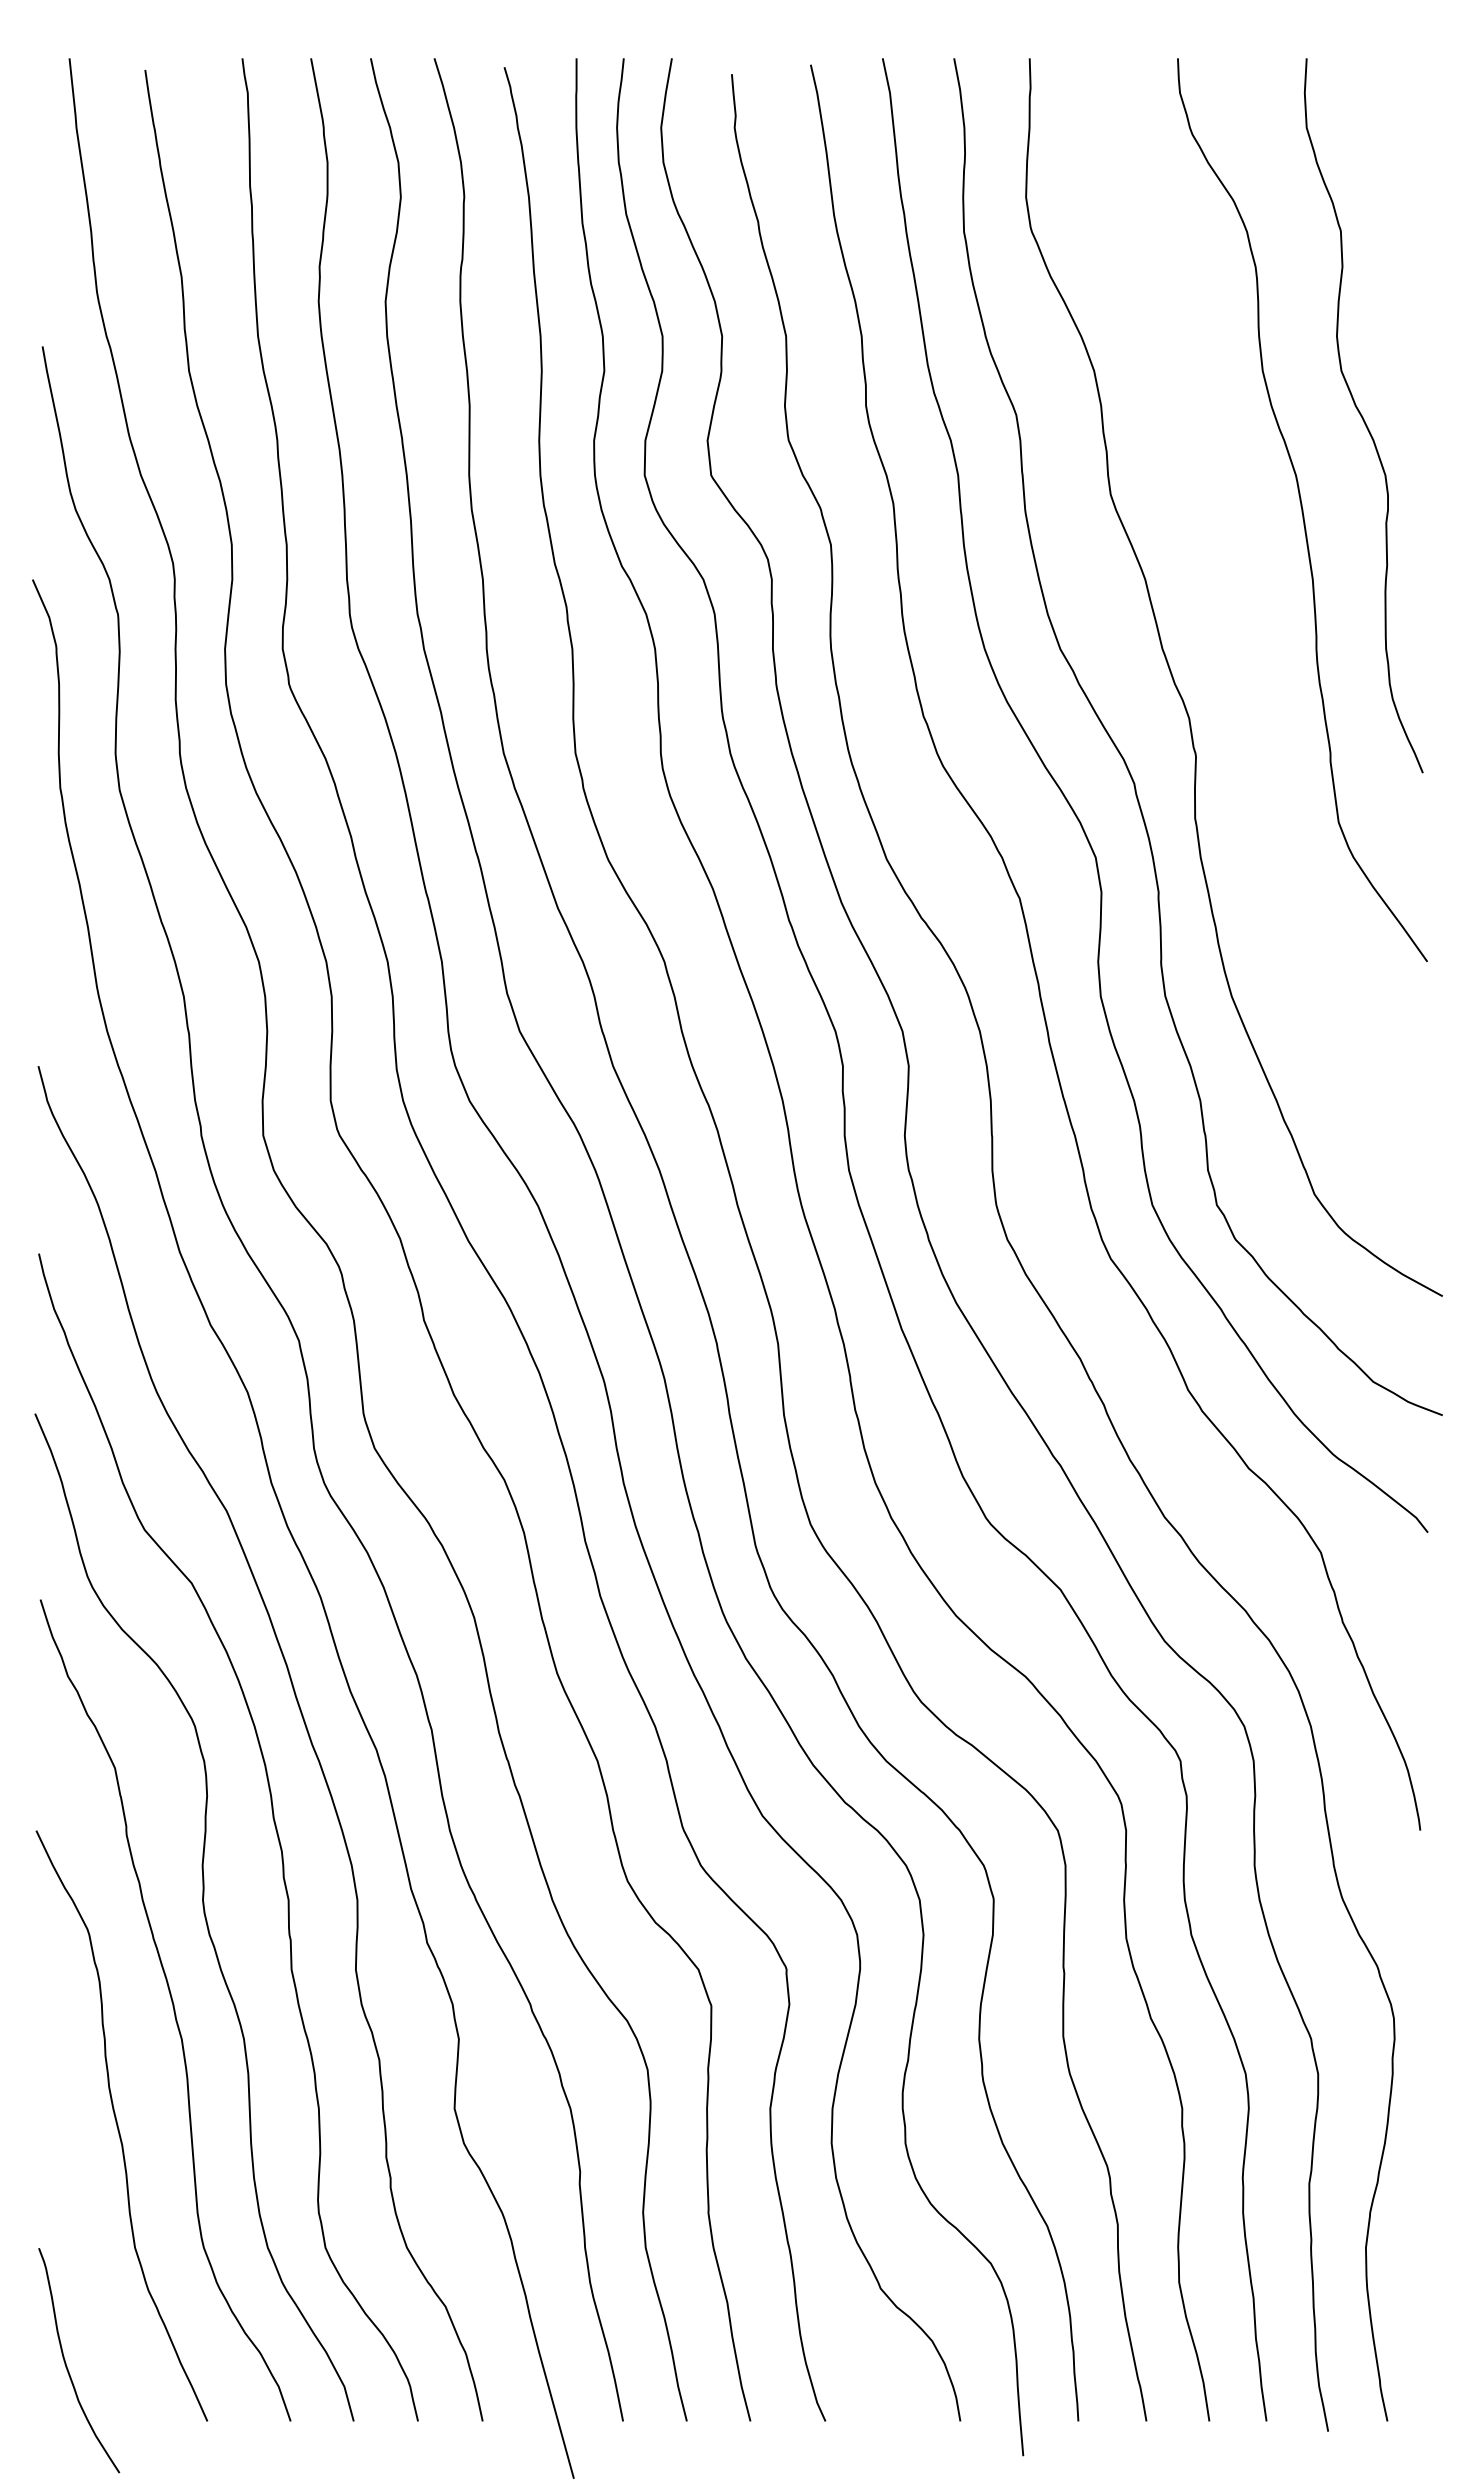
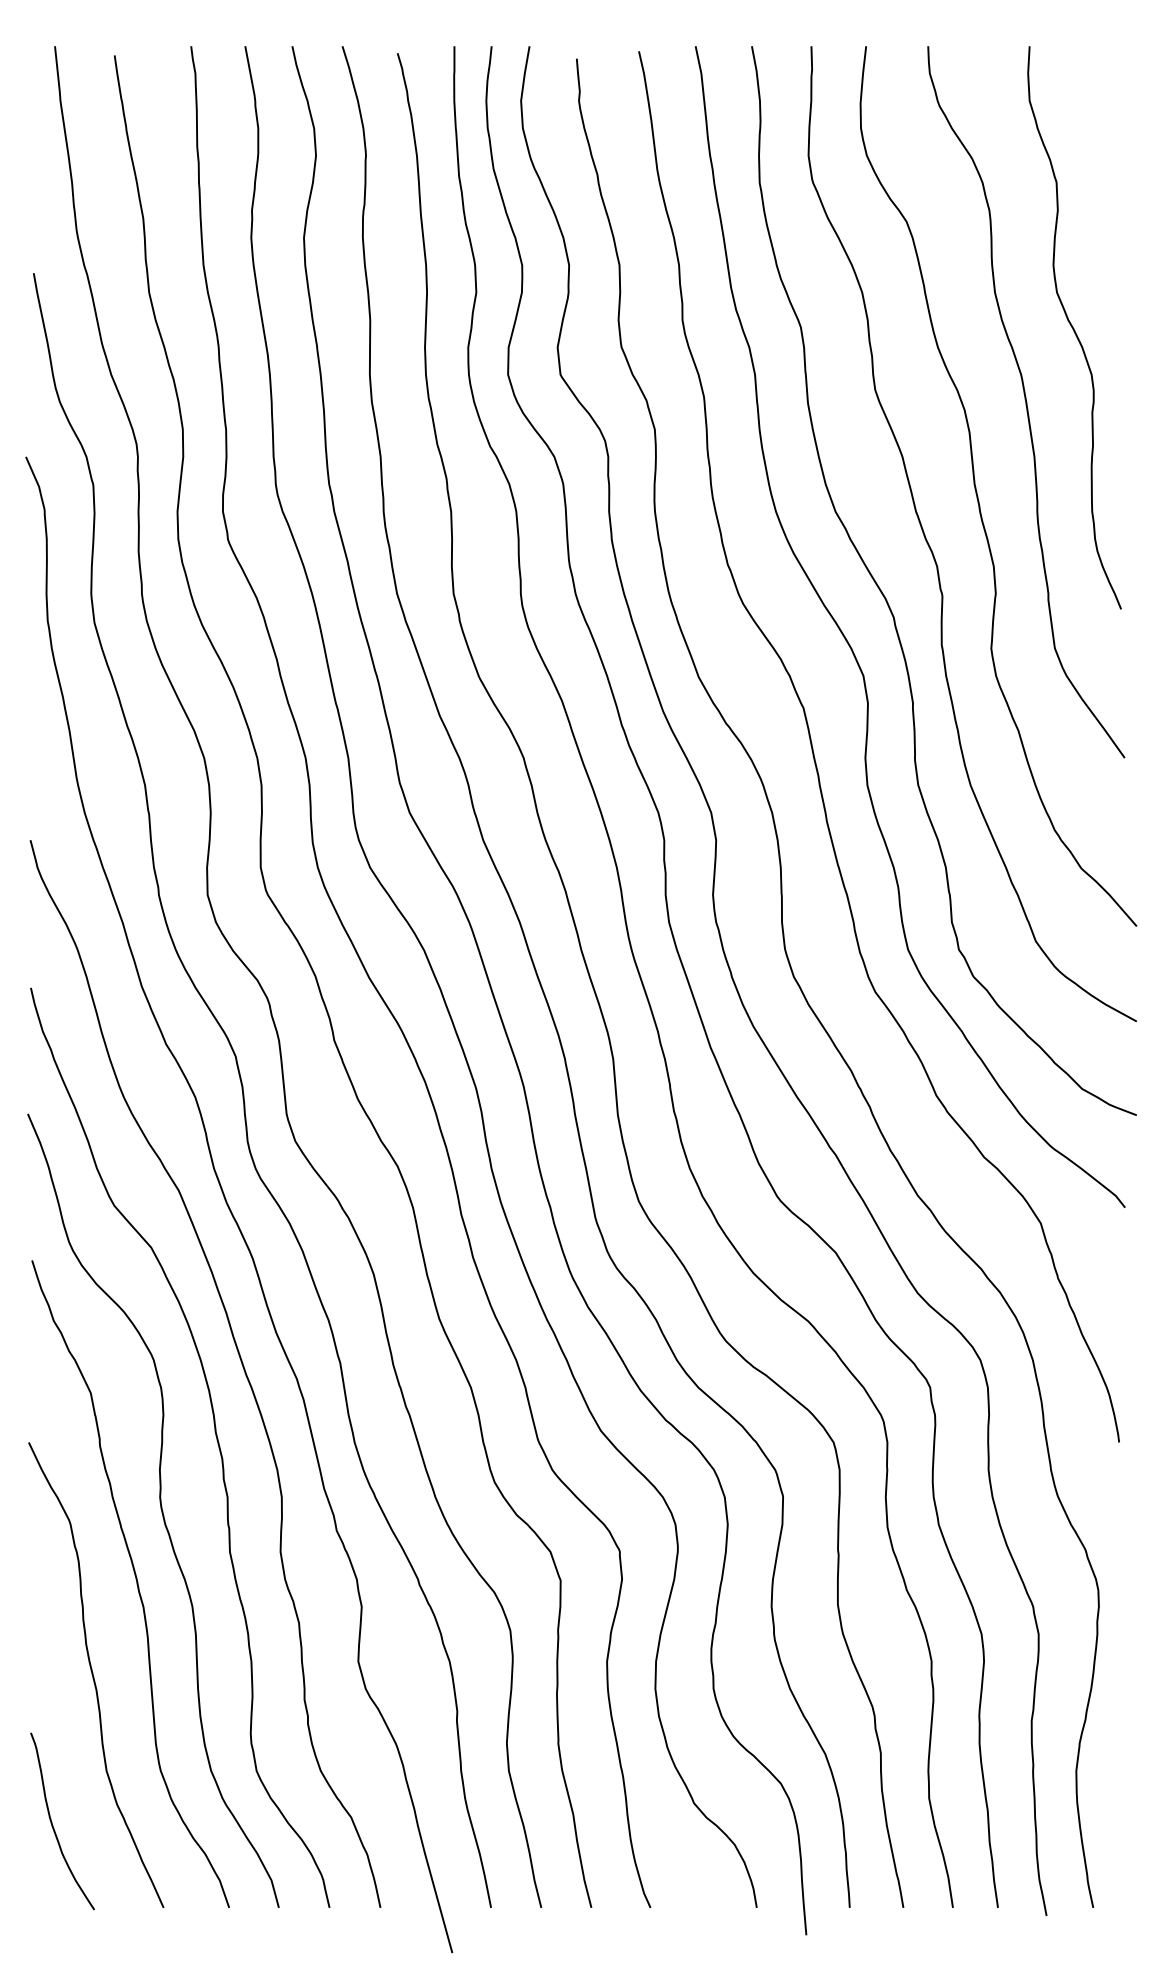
curve: (1239, 620) -> (976, 489), added
curve: (66, 2362) -> (52, 1822), moved

